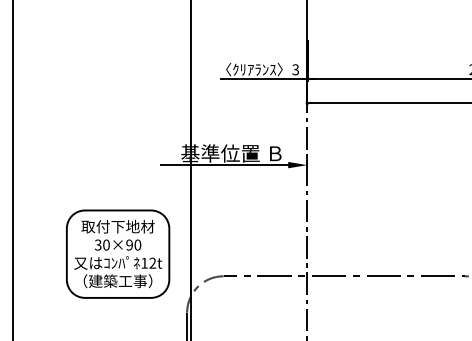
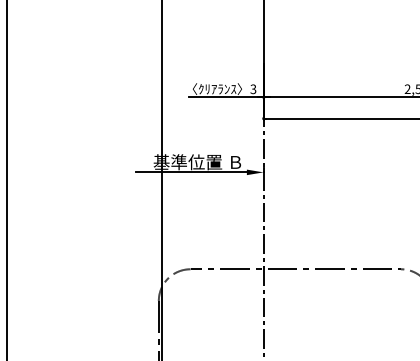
part: (117, 253) -> (98, 249), removed

